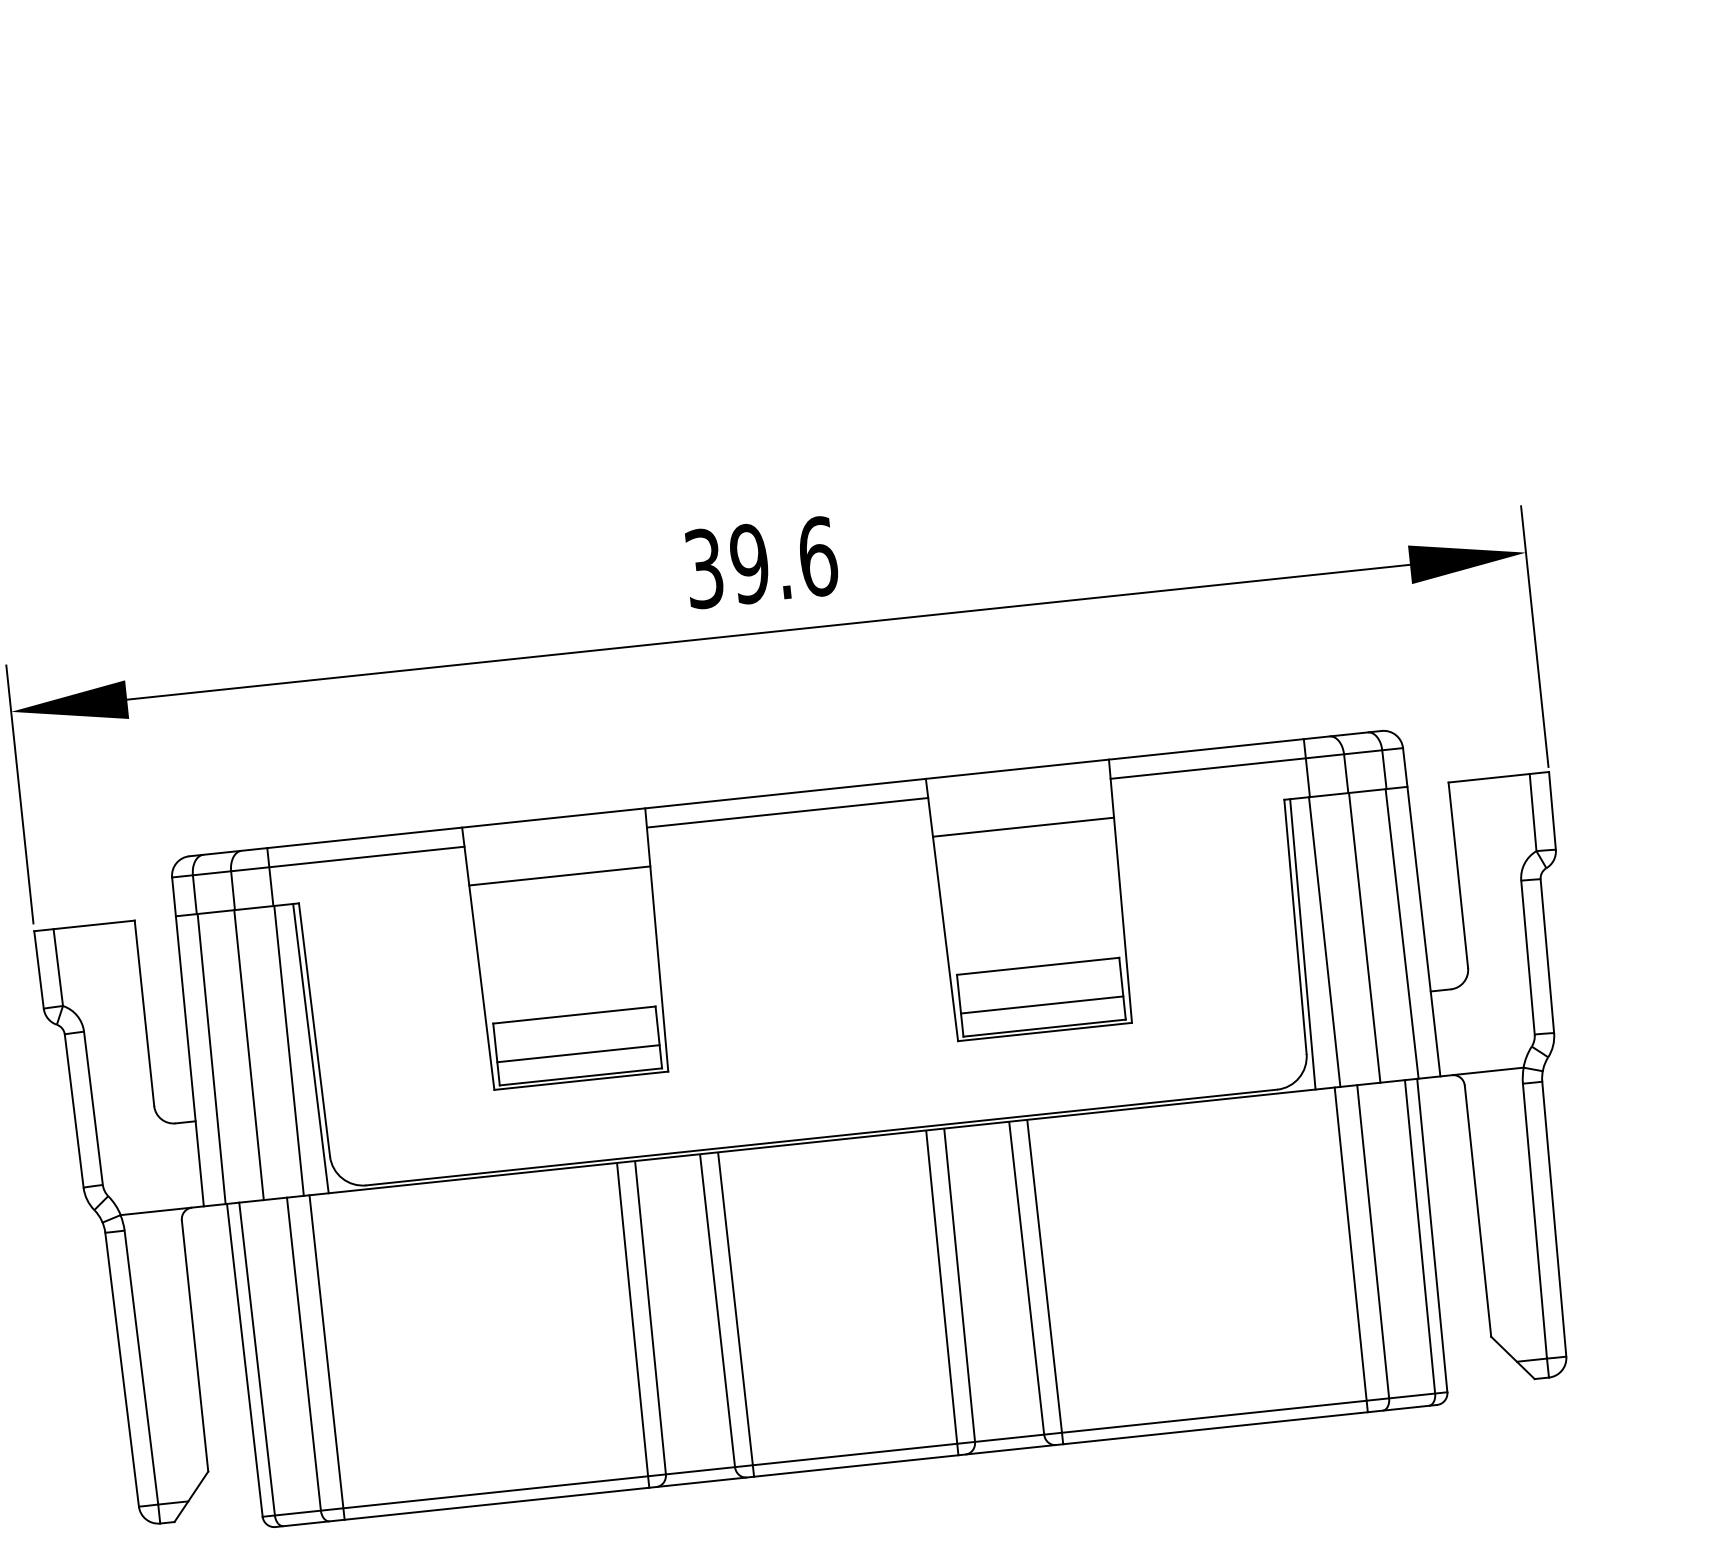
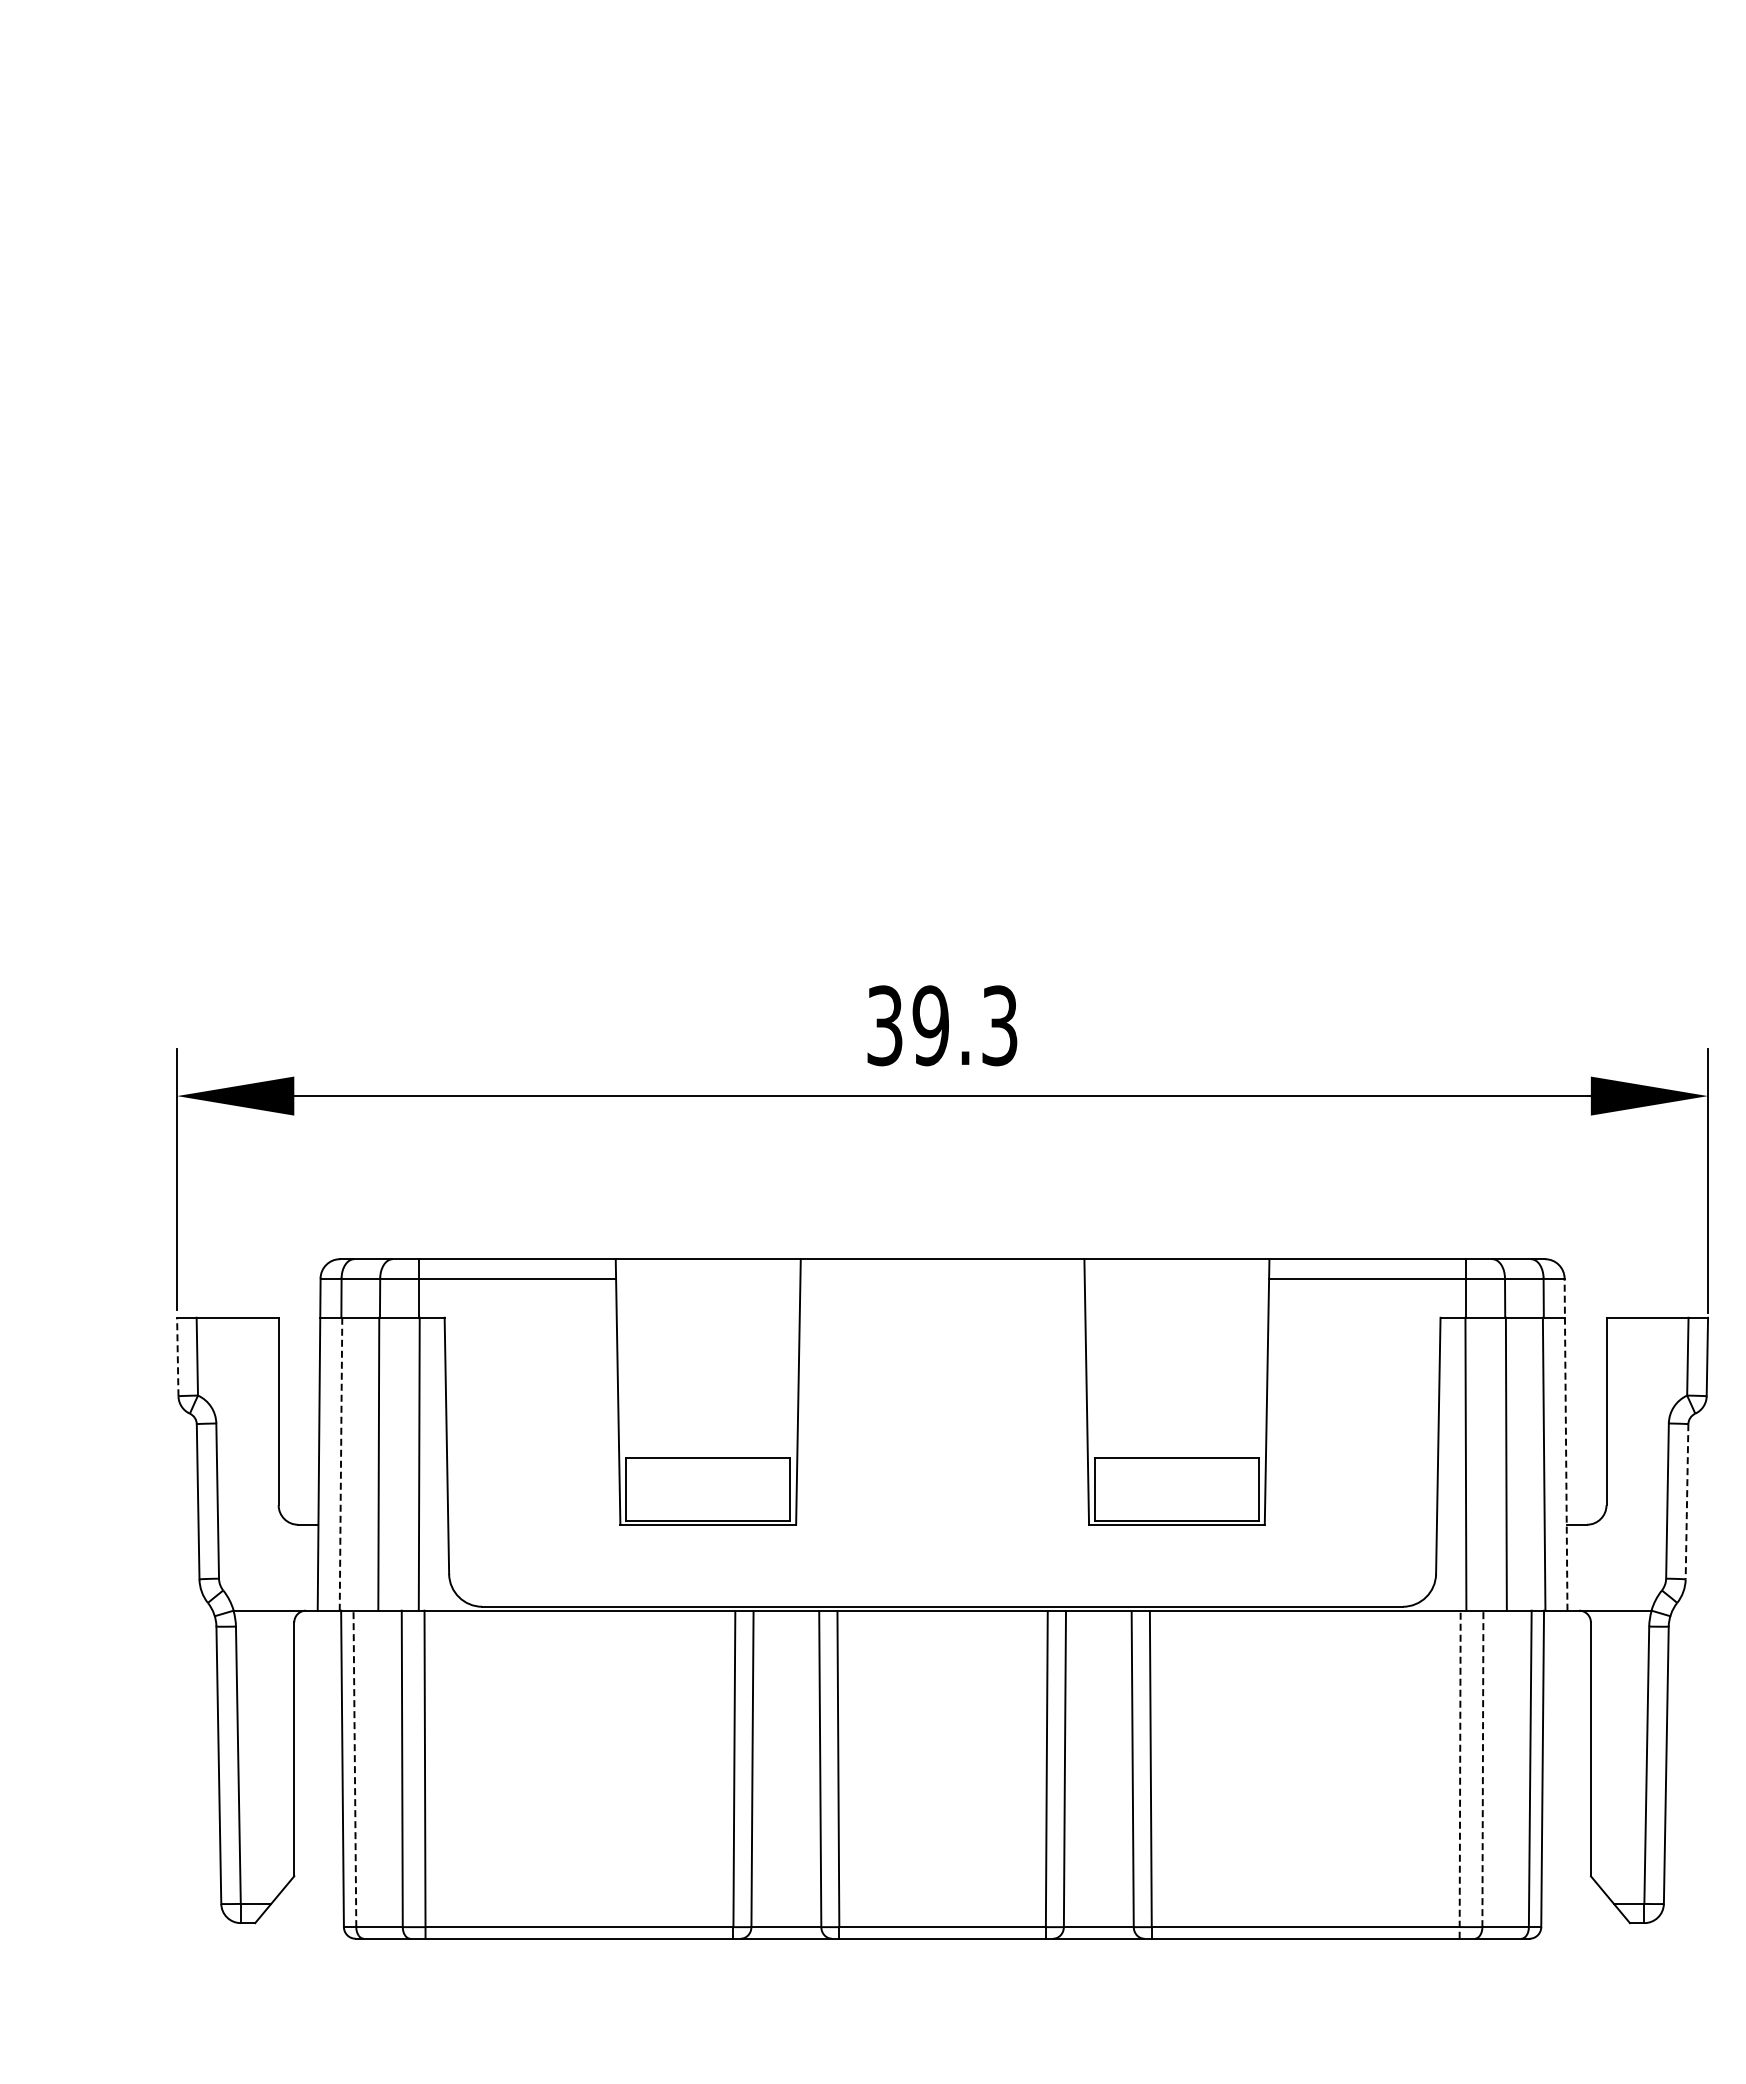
text: (818, 556) -> (1000, 1025), 39.6 -> 39.3
line: (787, 812) -> (942, 1278), removed
line: (1023, 826) -> (1176, 1317), removed
line: (559, 875) -> (707, 1317), removed
line: (1422, 912) -> (1566, 1444), solid -> dashed
line: (1302, 943) -> (1443, 1463), removed
line: (1547, 955) -> (1687, 1501), solid -> dashed
line: (38, 969) -> (177, 1356), solid -> dashed
line: (1041, 1005) -> (1176, 1497), removed
line: (310, 1047) -> (440, 1463), removed
line: (578, 1053) -> (708, 1497), removed
line: (212, 1059) -> (341, 1464), solid -> dashed
line: (1372, 1241) -> (1482, 1768), solid -> dashed
line: (1351, 1249) -> (1460, 1774), solid -> dashed
line: (256, 1358) -> (354, 1768), solid -> dashed

